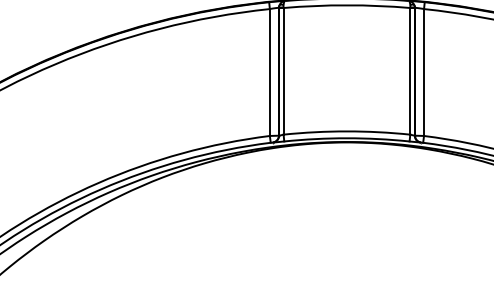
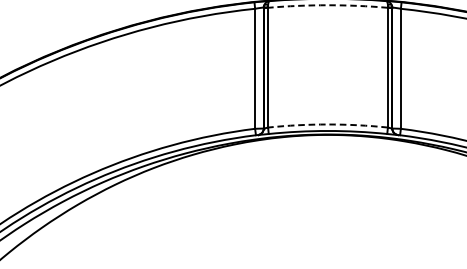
arc: (346, 5) -> (327, 5), solid -> dashed
arc: (346, 131) -> (327, 124), solid -> dashed

